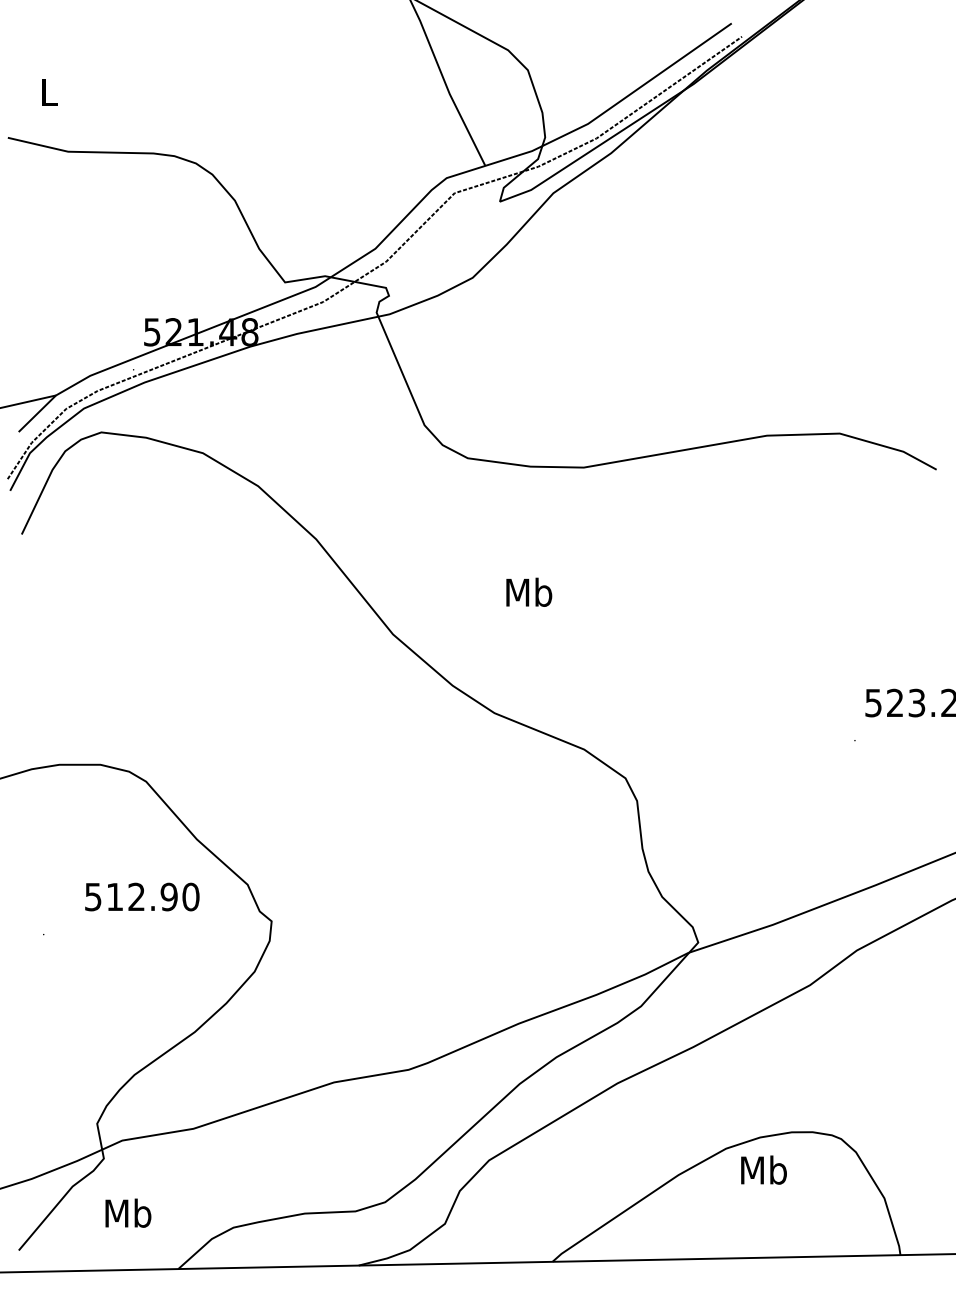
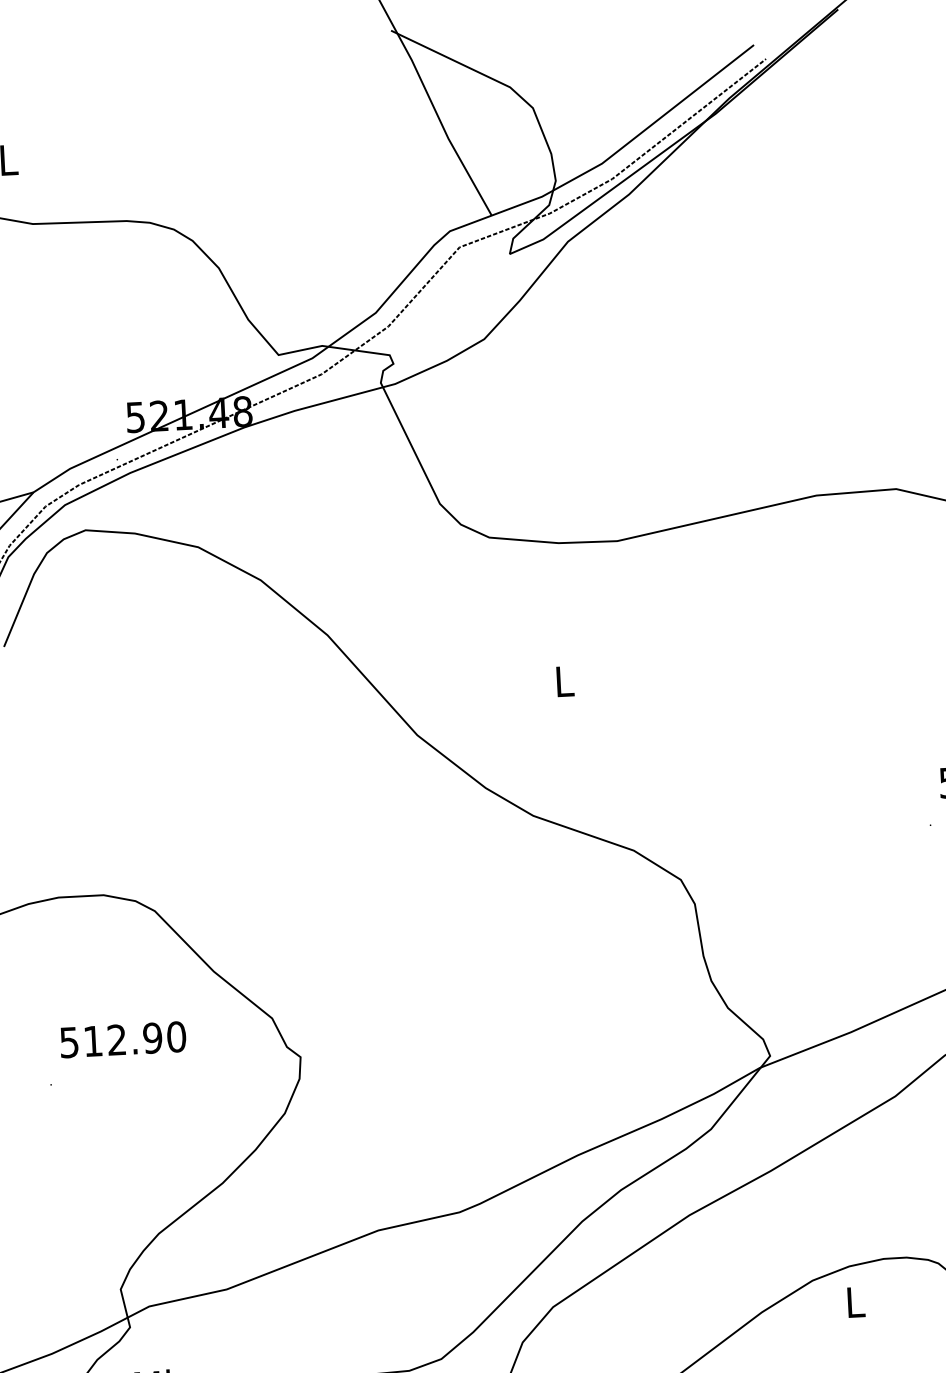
text: (529, 591) -> (564, 680), Mb -> L
text: (142, 896) -> (123, 1039), moved
text: (763, 1169) -> (854, 1301), Mb -> L

